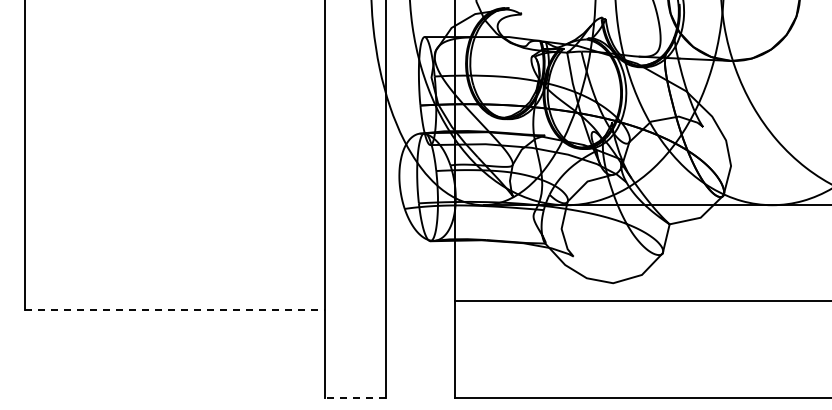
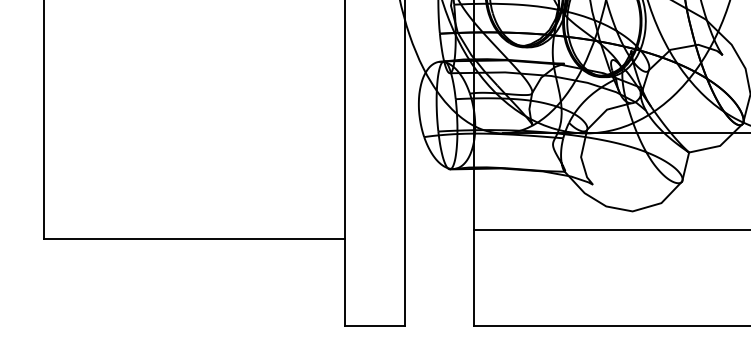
line: (175, 310) -> (194, 238), dashed -> solid
line: (354, 397) -> (373, 325), dashed -> solid

